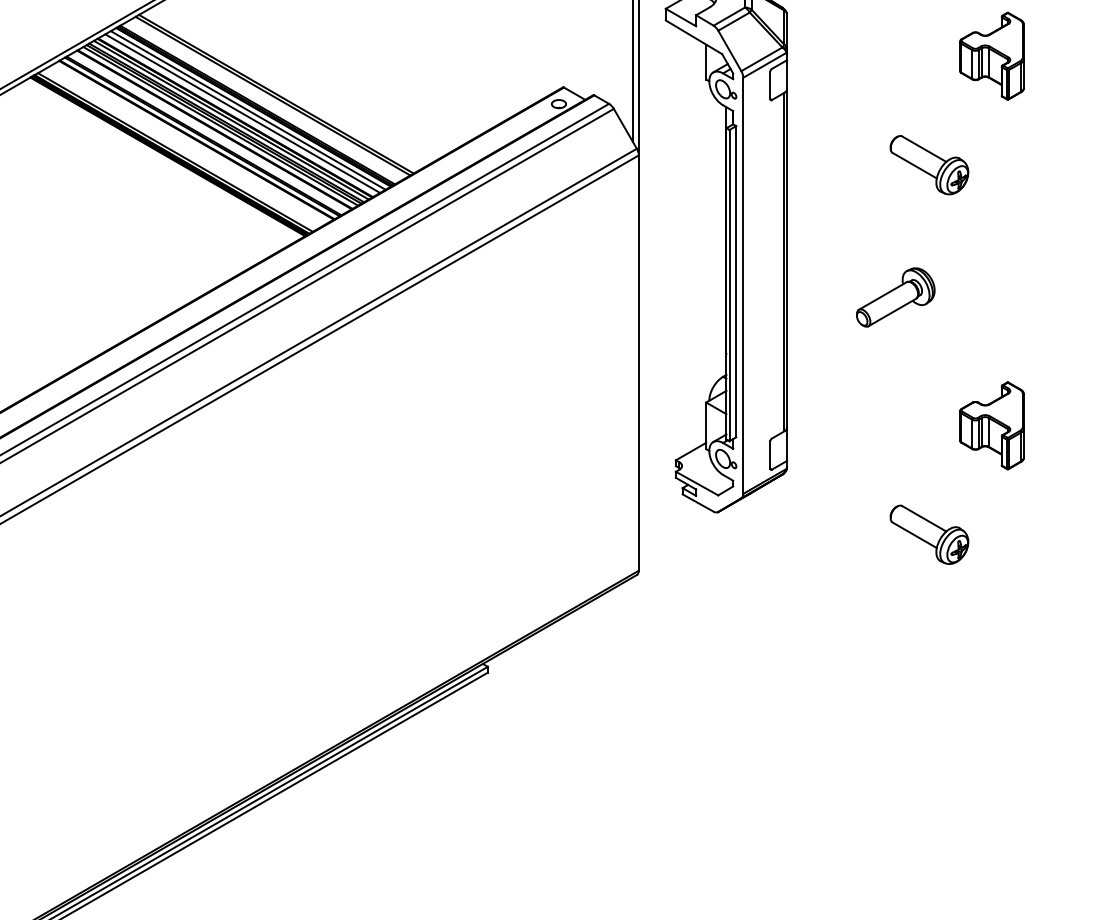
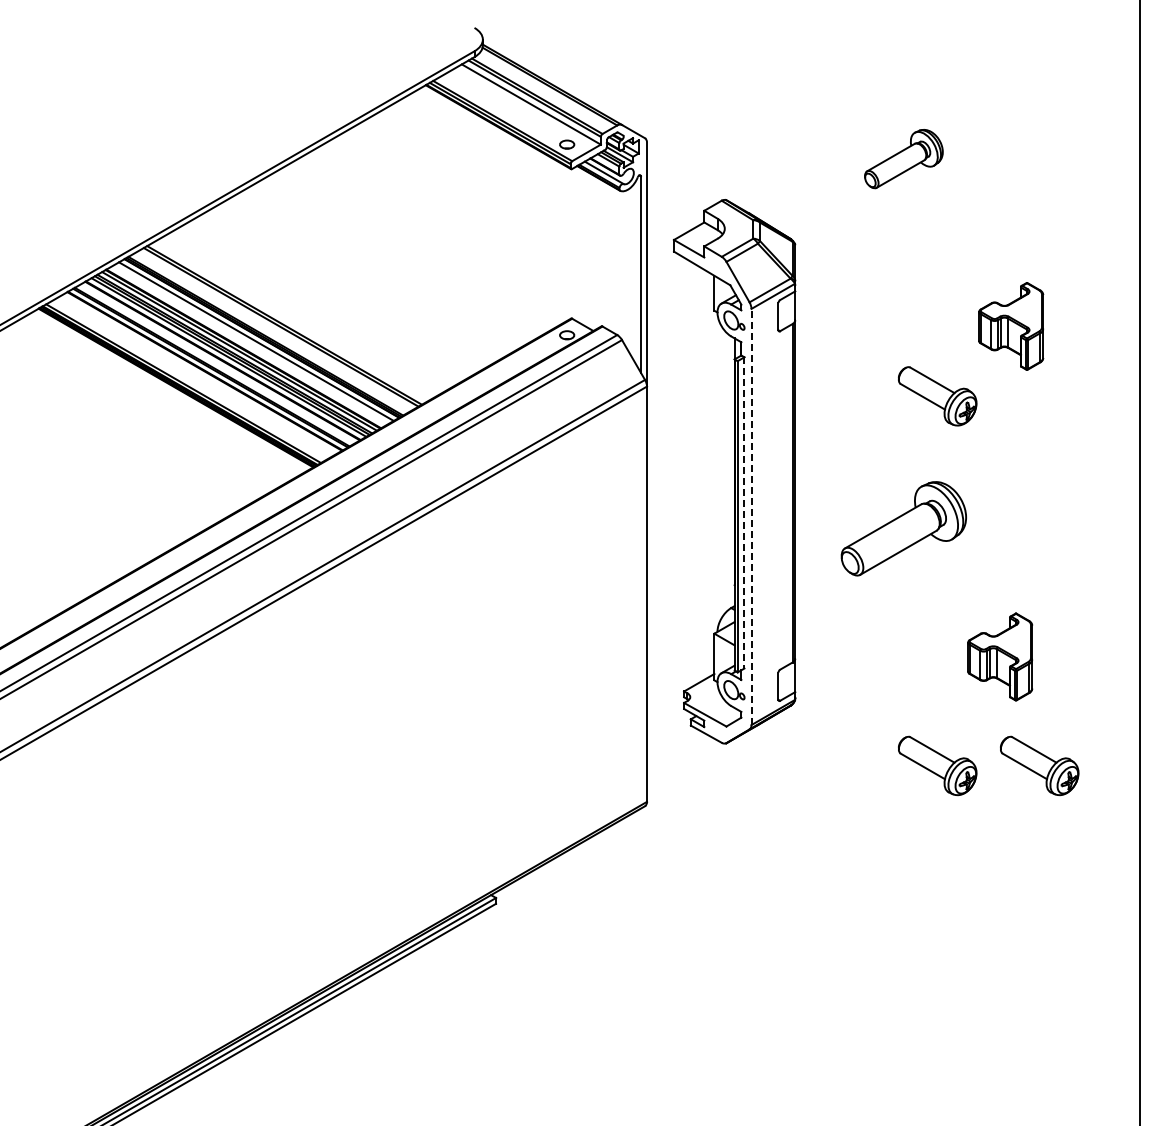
part: (992, 56) -> (1011, 326), moved
line: (242, 113) -> (250, 344), removed
line: (736, 281) -> (744, 512), solid -> dashed
line: (743, 285) -> (751, 516), solid -> dashed
part: (895, 297) -> (903, 528), size x1.6
part: (1031, 534) -> (1039, 765), added

